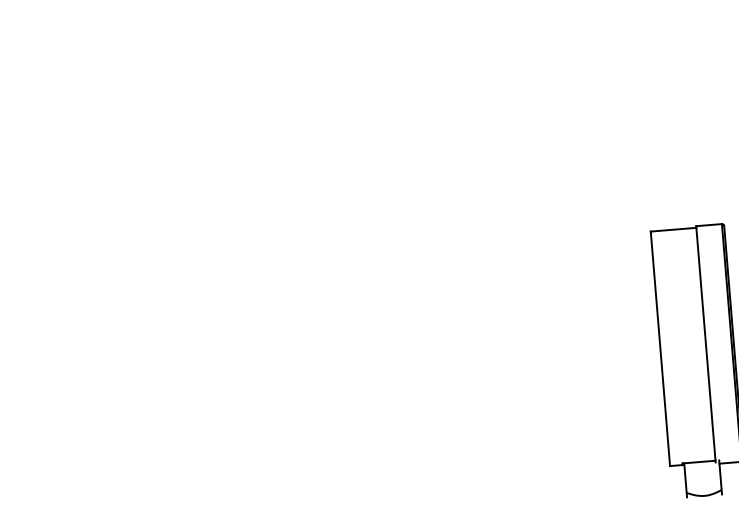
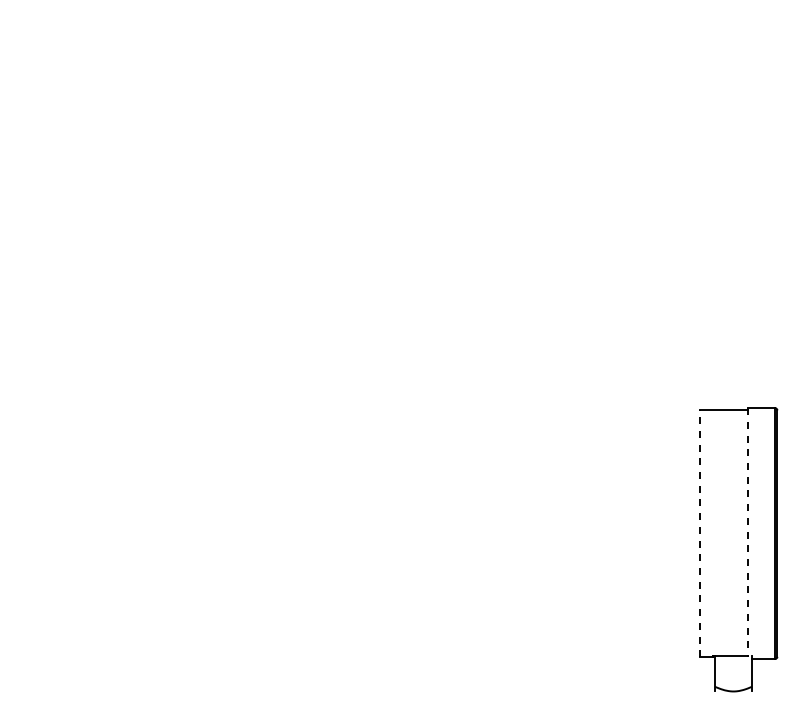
line: (706, 344) -> (748, 532), solid -> dashed
line: (659, 348) -> (699, 533), solid -> dashed

